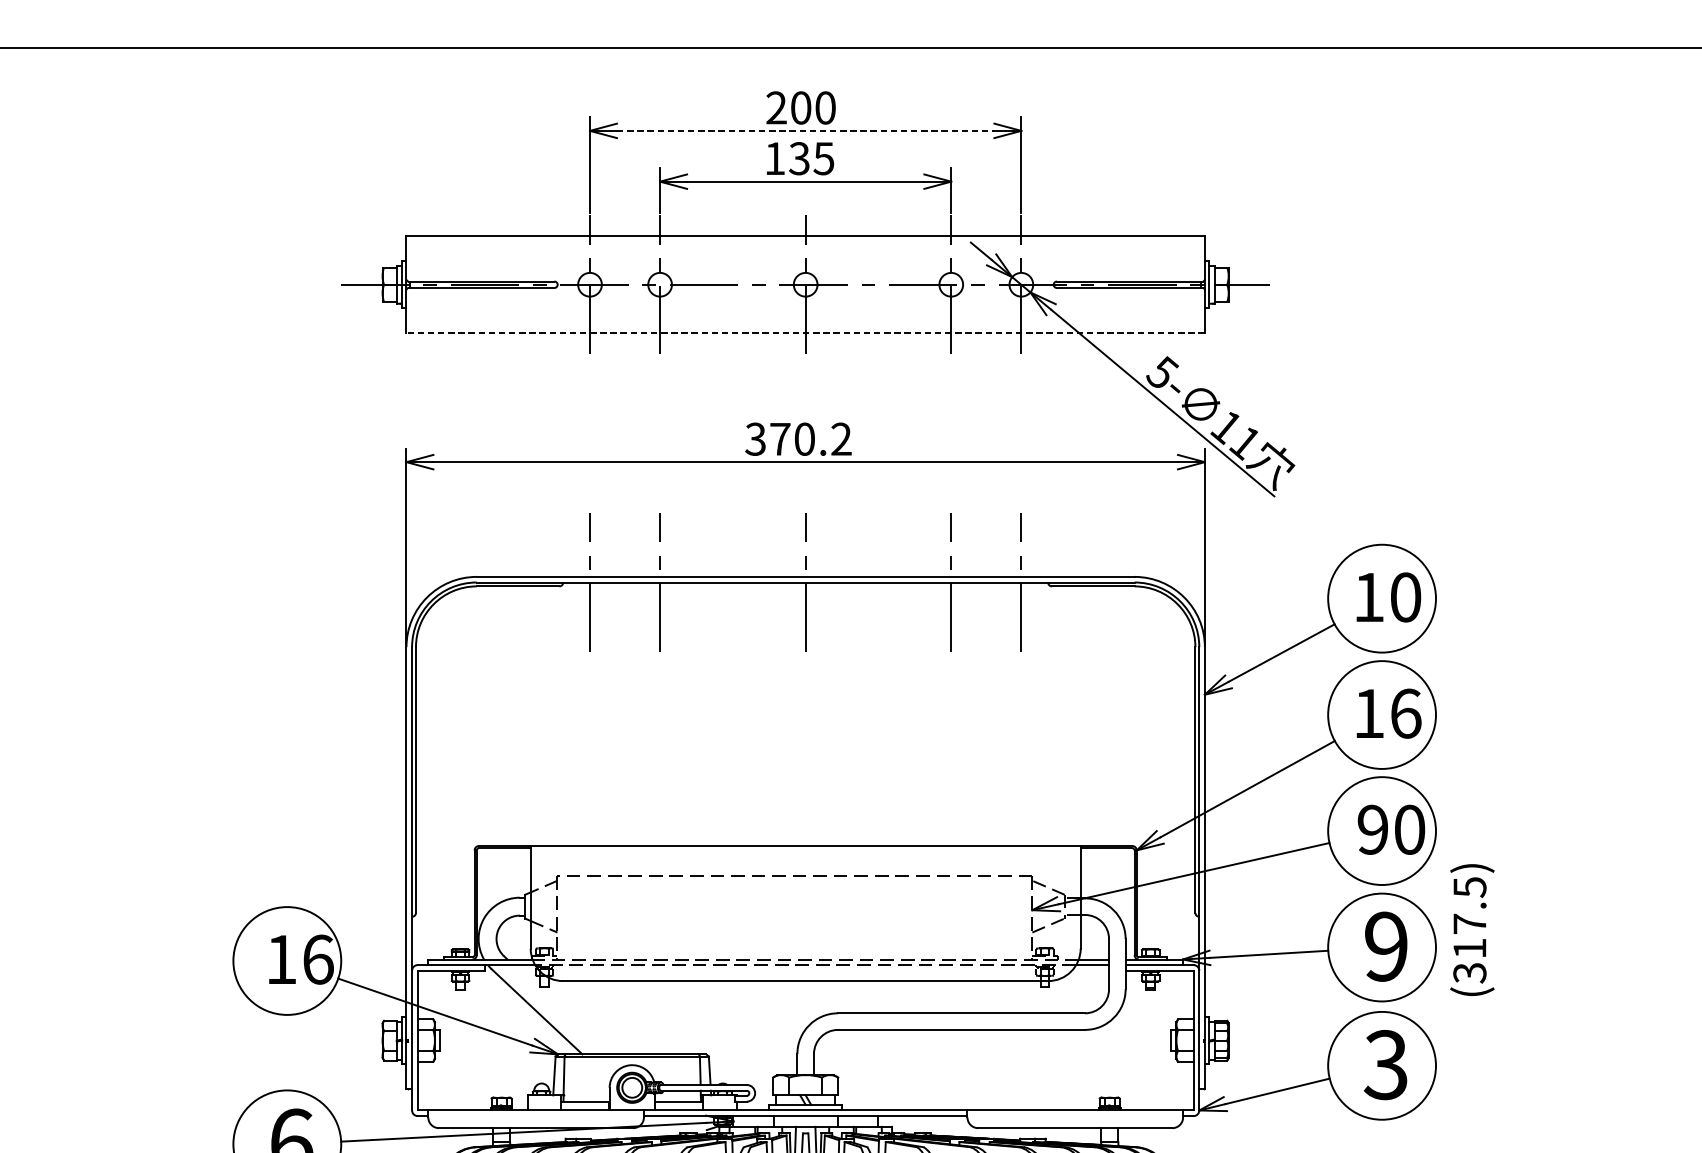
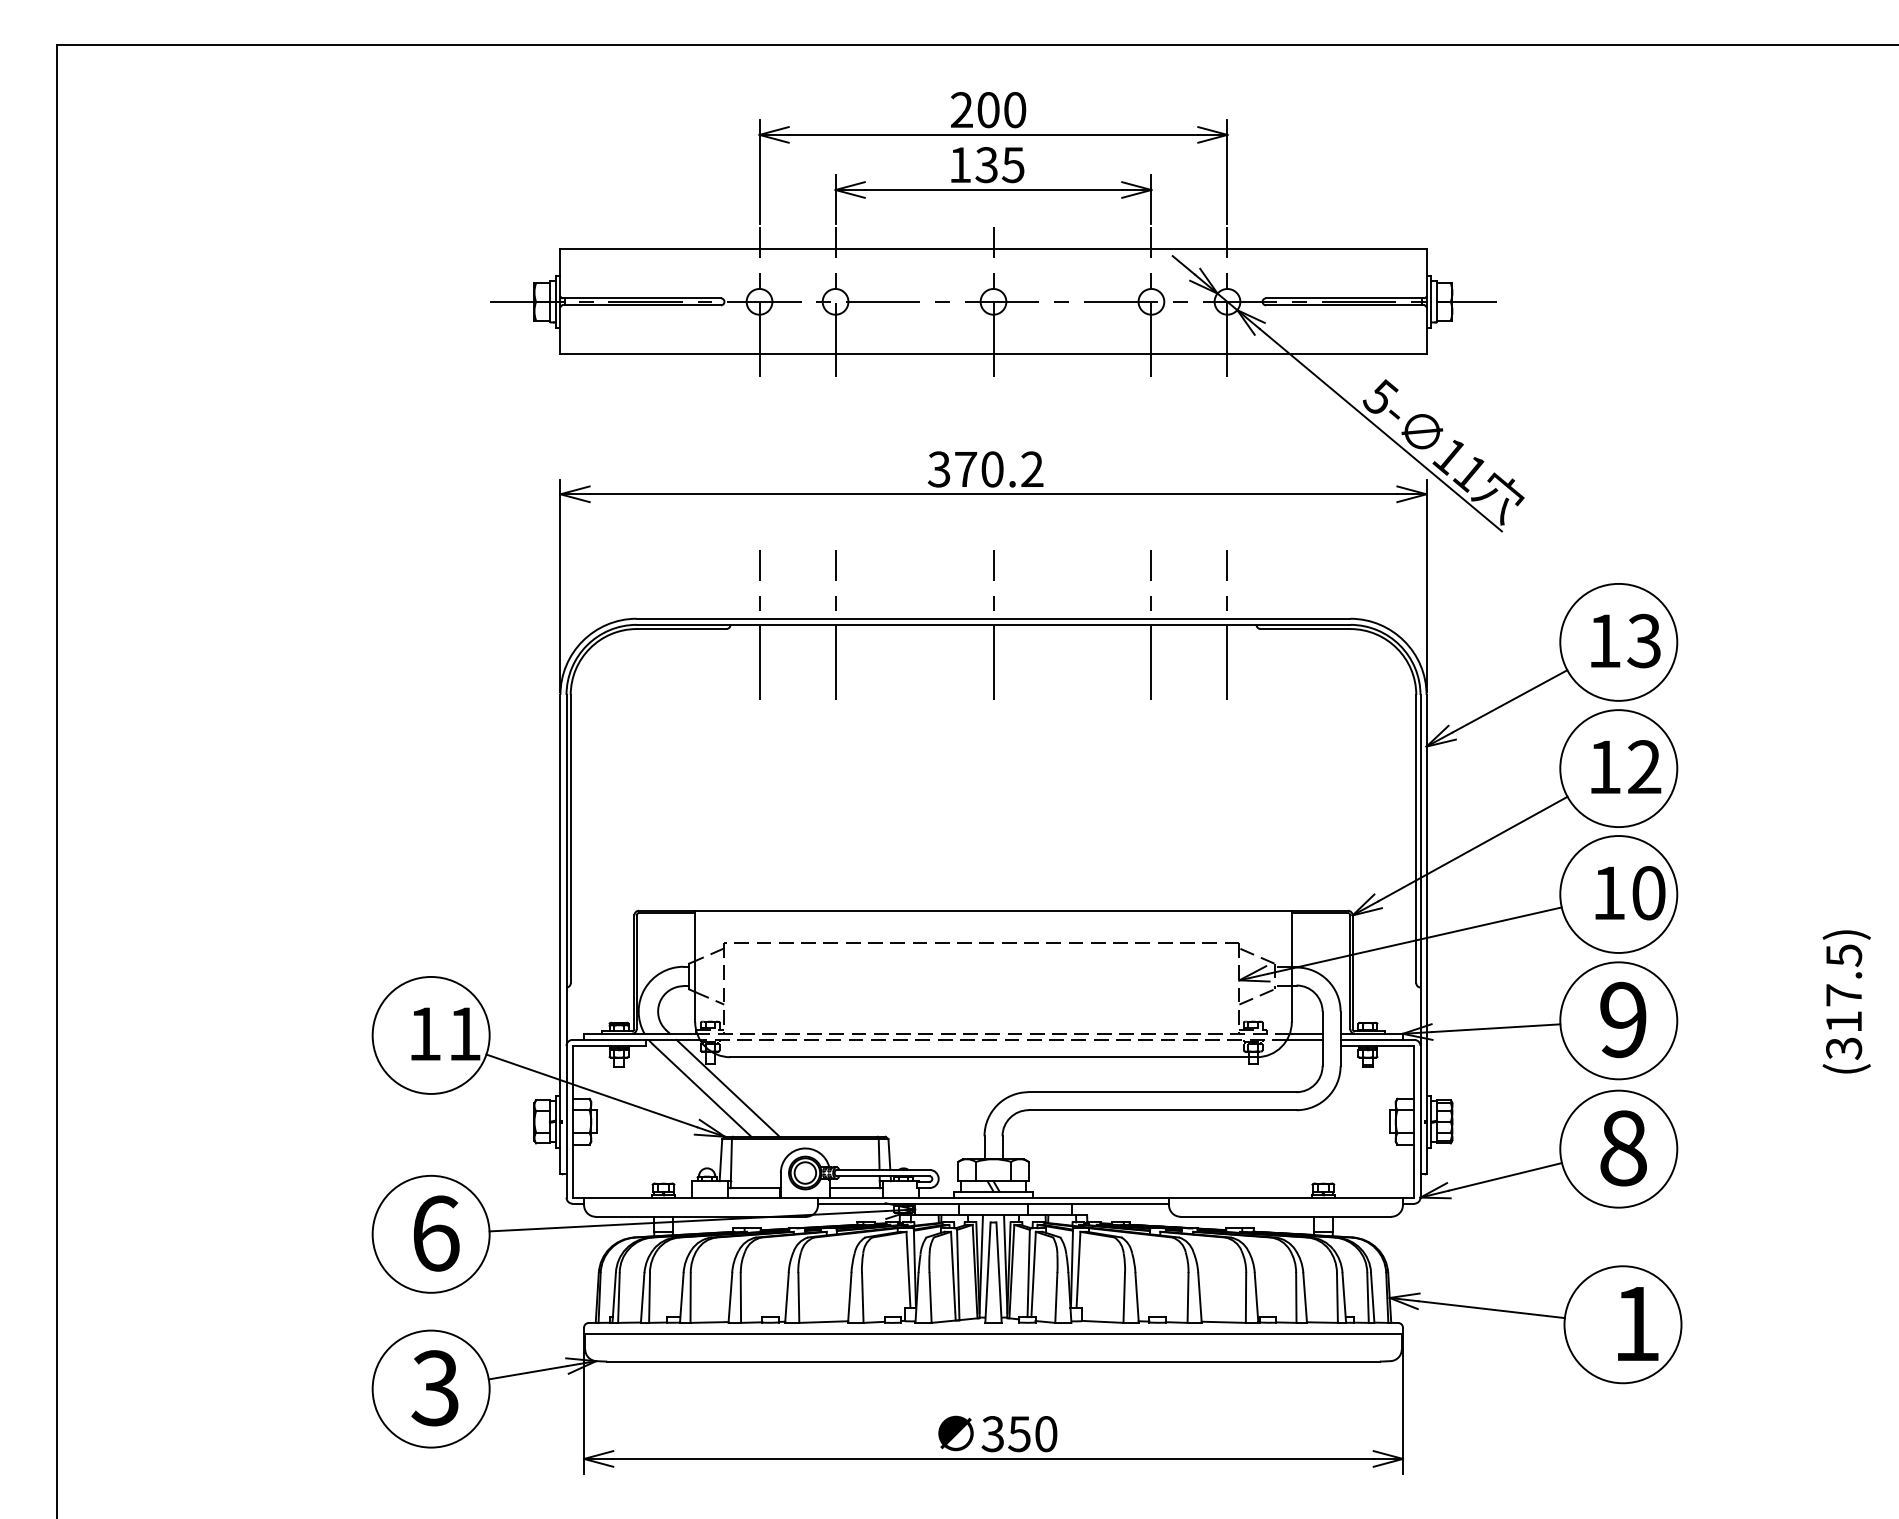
line: (805, 130) -> (993, 134), dashed -> solid
line: (805, 333) -> (993, 354), dashed -> solid
text: (1405, 596) -> (1644, 640), 10 -> 13
text: (1405, 714) -> (1644, 767), 16 -> 12
text: (1372, 830) -> (1608, 893), 90 -> 10
text: (1472, 929) -> (1846, 1001), moved
text: (318, 959) -> (465, 1033), 16 -> 11
line: (560, 1008) -> (727, 1087), added
text: (1385, 1065) -> (1622, 1148), 3 -> 8

